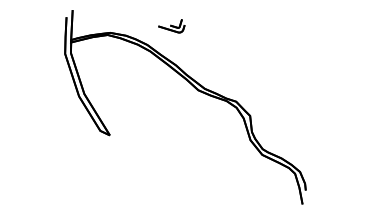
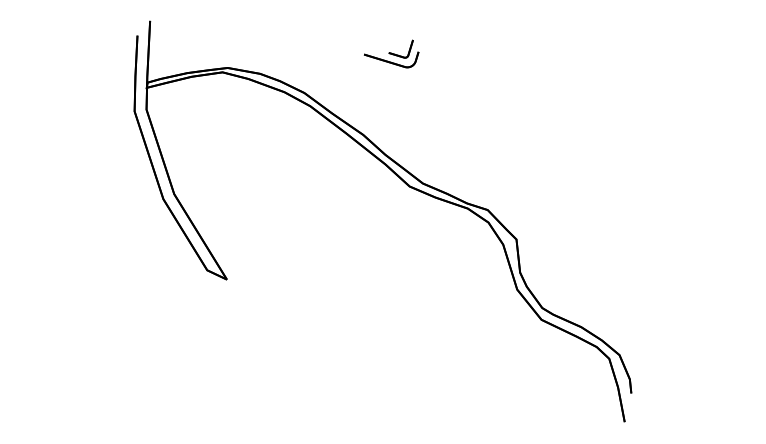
part: (171, 26) -> (391, 54), moved

